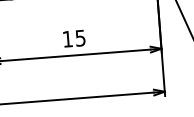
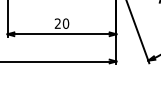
text: (73, 38) -> (61, 23), 15 -> 20

